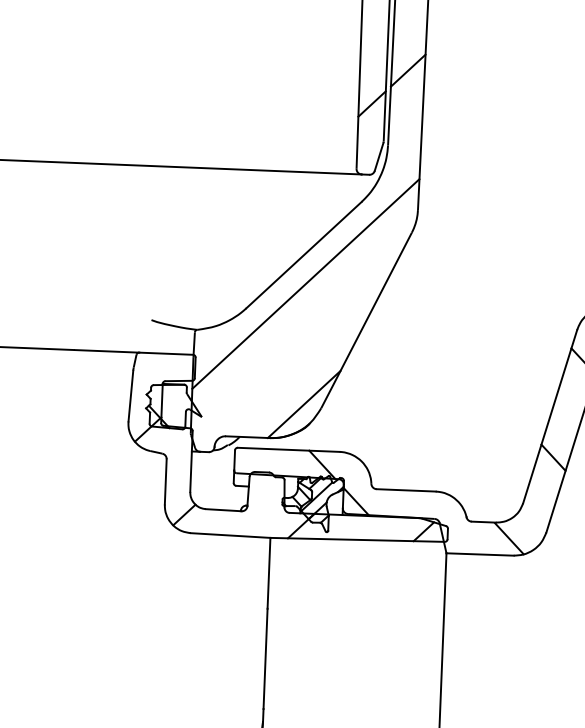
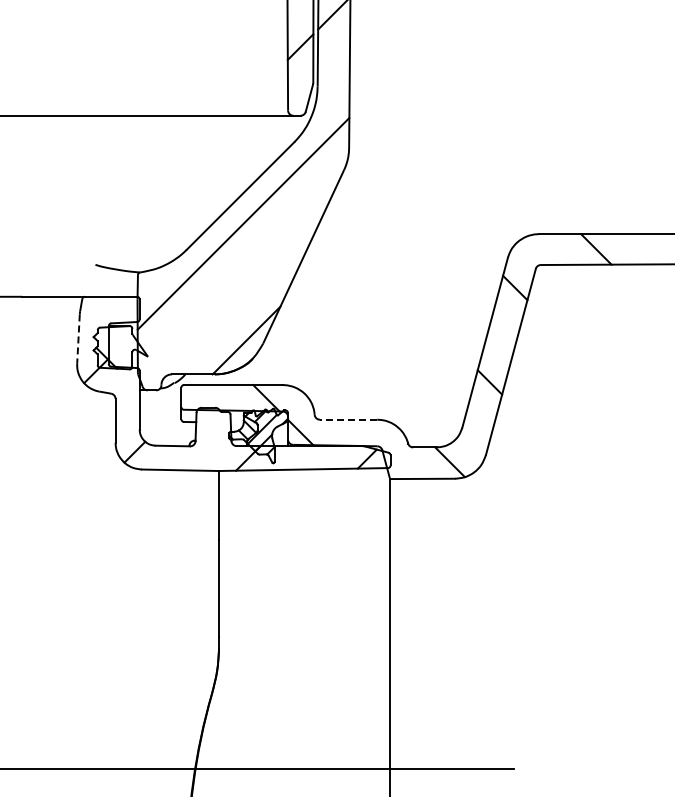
line: (130, 396) -> (78, 339), solid -> dashed
line: (406, 490) -> (348, 419), solid -> dashed

